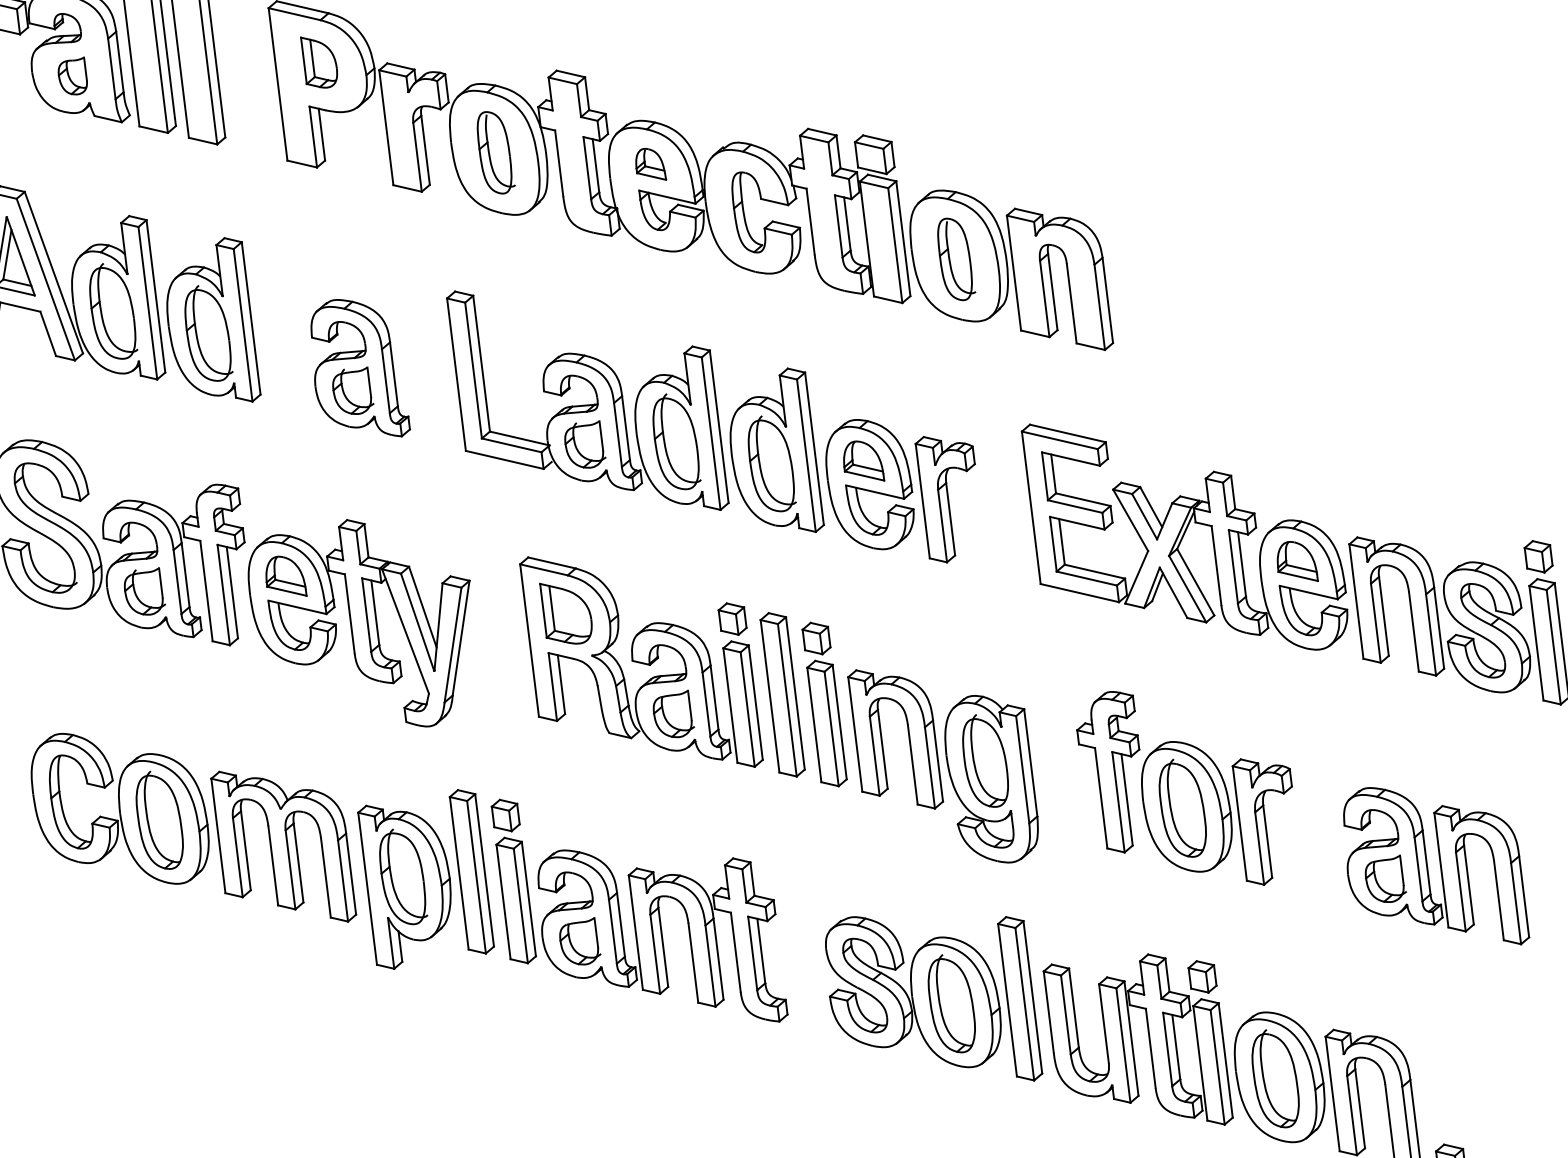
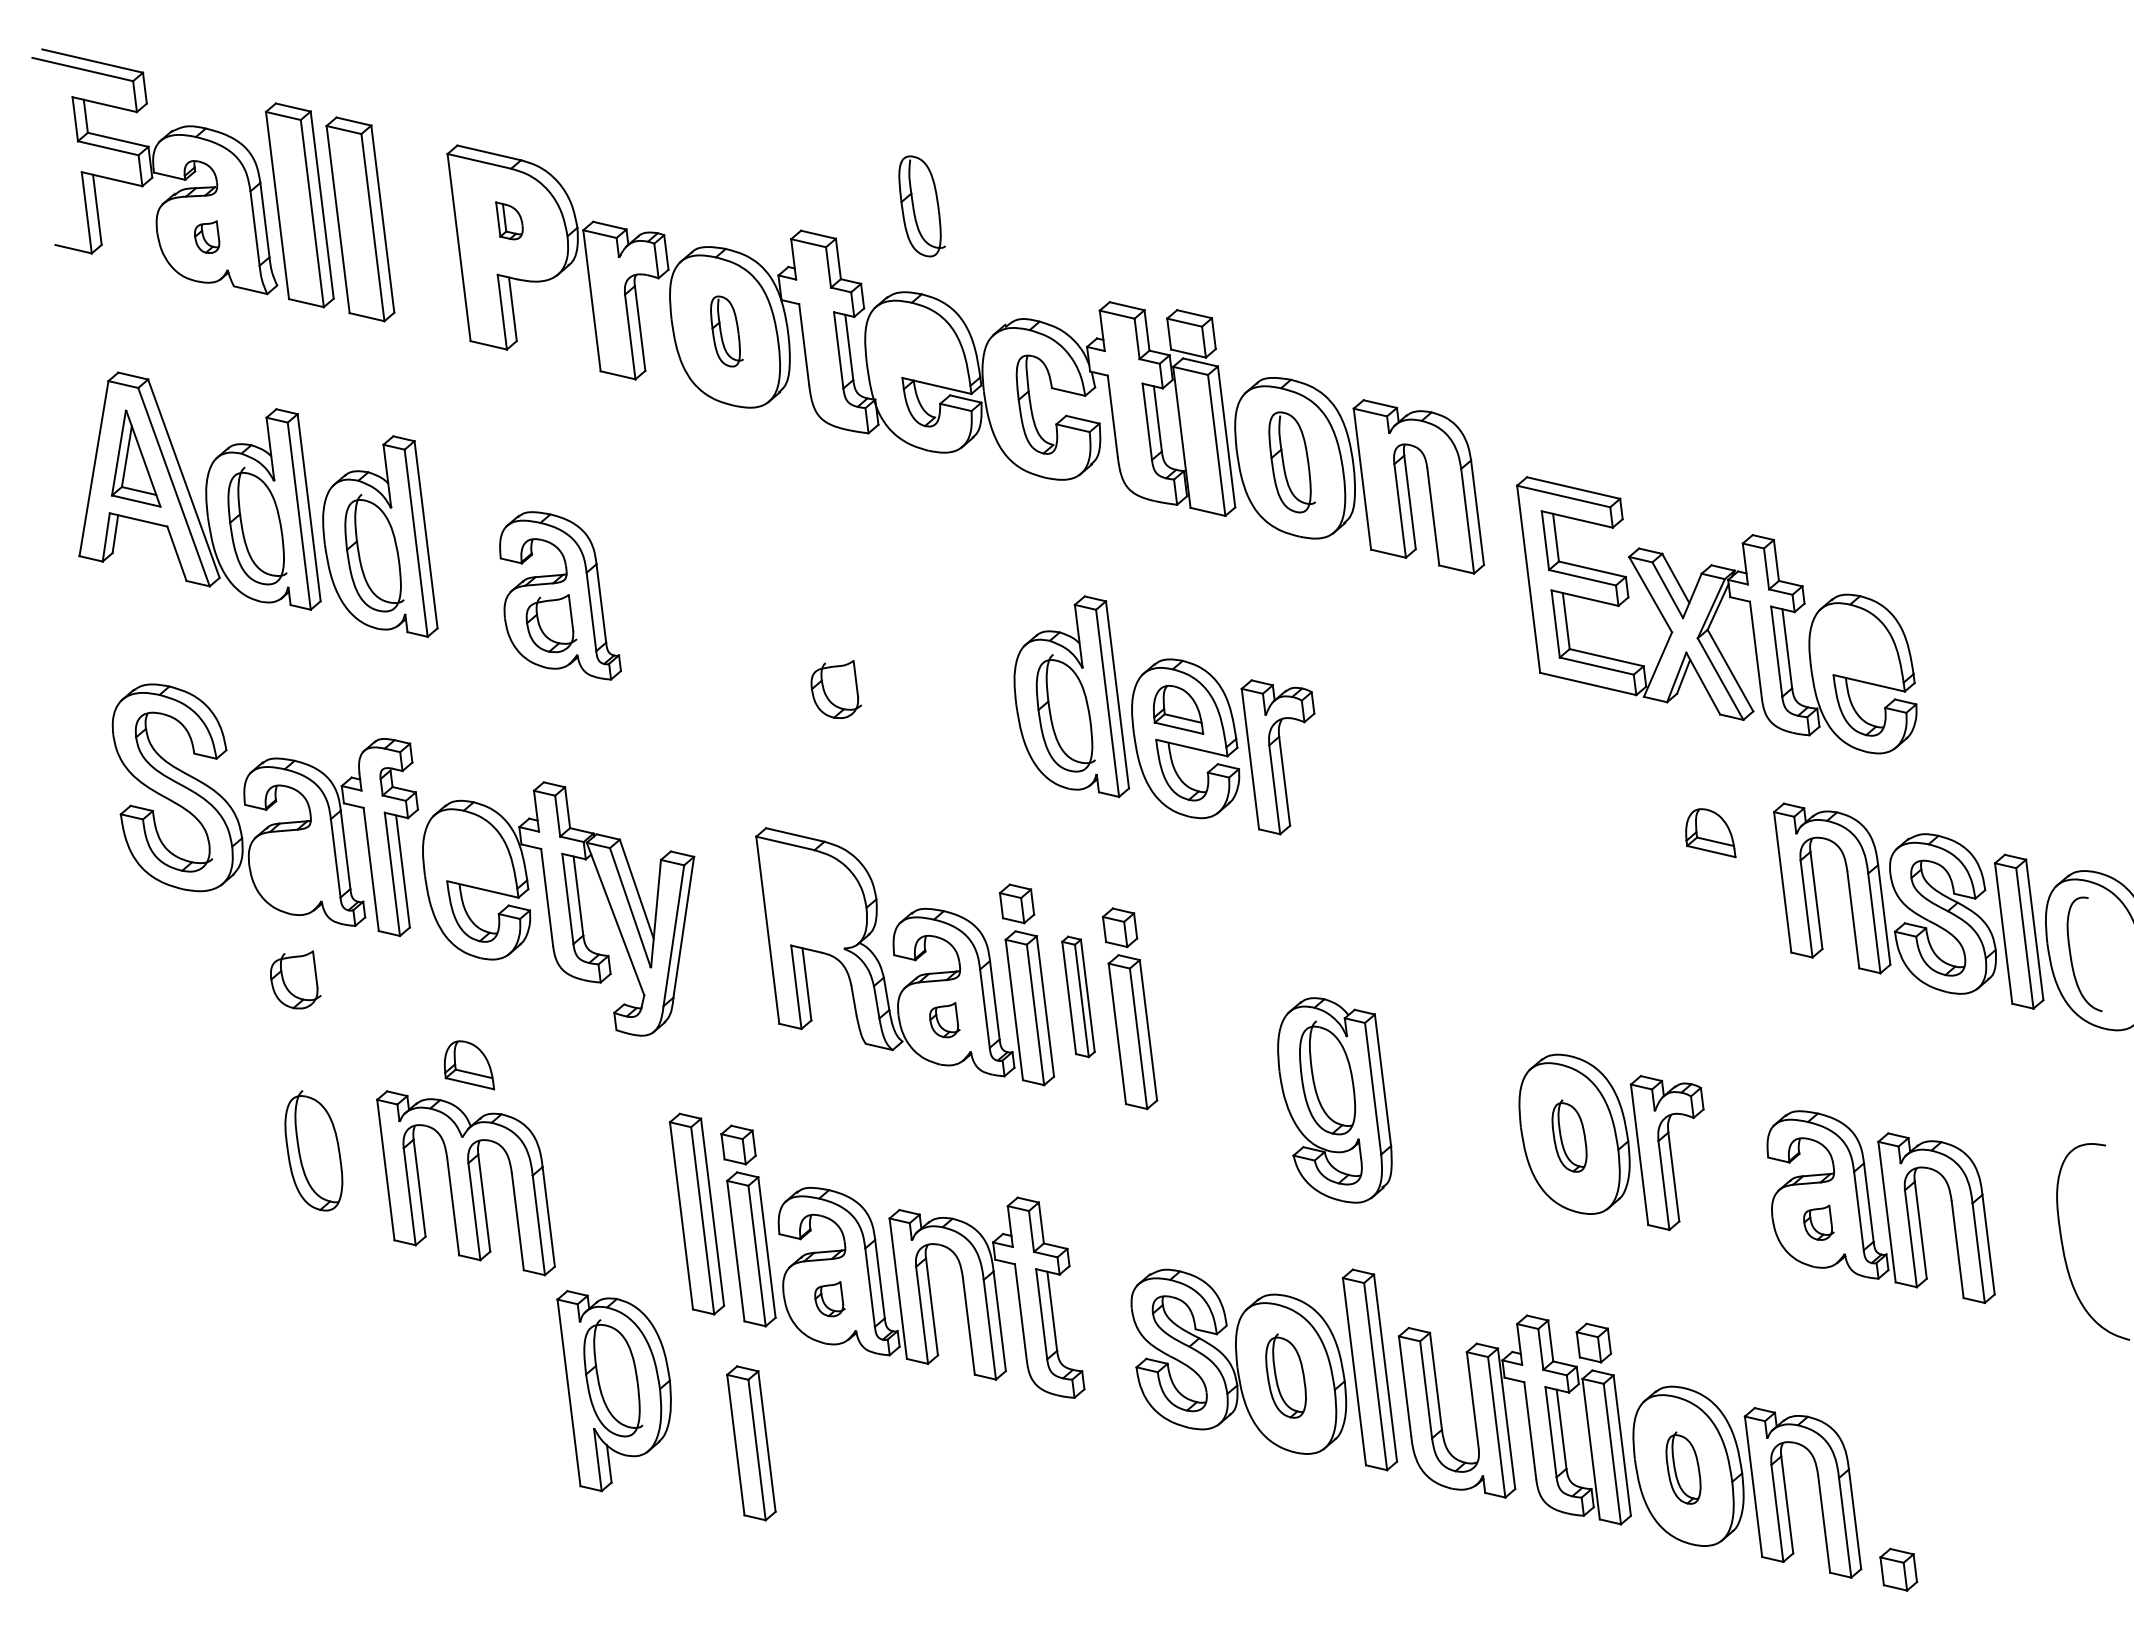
part: (654, 50) -> (921, 206), added
part: (319, 62) -> (509, 220), size x0.6
part: (72, 75) -> (206, 236), size x0.7
part: (495, 152) -> (726, 331), size x0.7
part: (650, 164) -> (916, 345), removed
part: (587, 400) -> (839, 635), removed
part: (1184, 537) -> (1716, 615), moved
part: (1538, 556) -> (2006, 827), removed
part: (286, 576) -> (469, 1065), moved
part: (144, 591) -> (295, 979), moved
part: (565, 613) -> (811, 896), removed
part: (782, 694) -> (1078, 996), size x0.6
part: (673, 713) -> (944, 1019), size x0.6
part: (882, 741) -> (1201, 1054), removed
part: (1108, 771) -> (1478, 1091), removed
part: (1182, 807) -> (1569, 1135), size x0.6
part: (119, 808) -> (264, 1136), removed
part: (1385, 878) -> (1818, 1222), size x0.6
part: (403, 887) -> (613, 1391), moved
part: (579, 940) -> (829, 1298), size x0.6
part: (951, 1003) -> (1285, 1375), size x0.7
part: (516, 1058) -> (751, 1443), added
part: (1275, 1078) -> (1683, 1467), size x0.6

